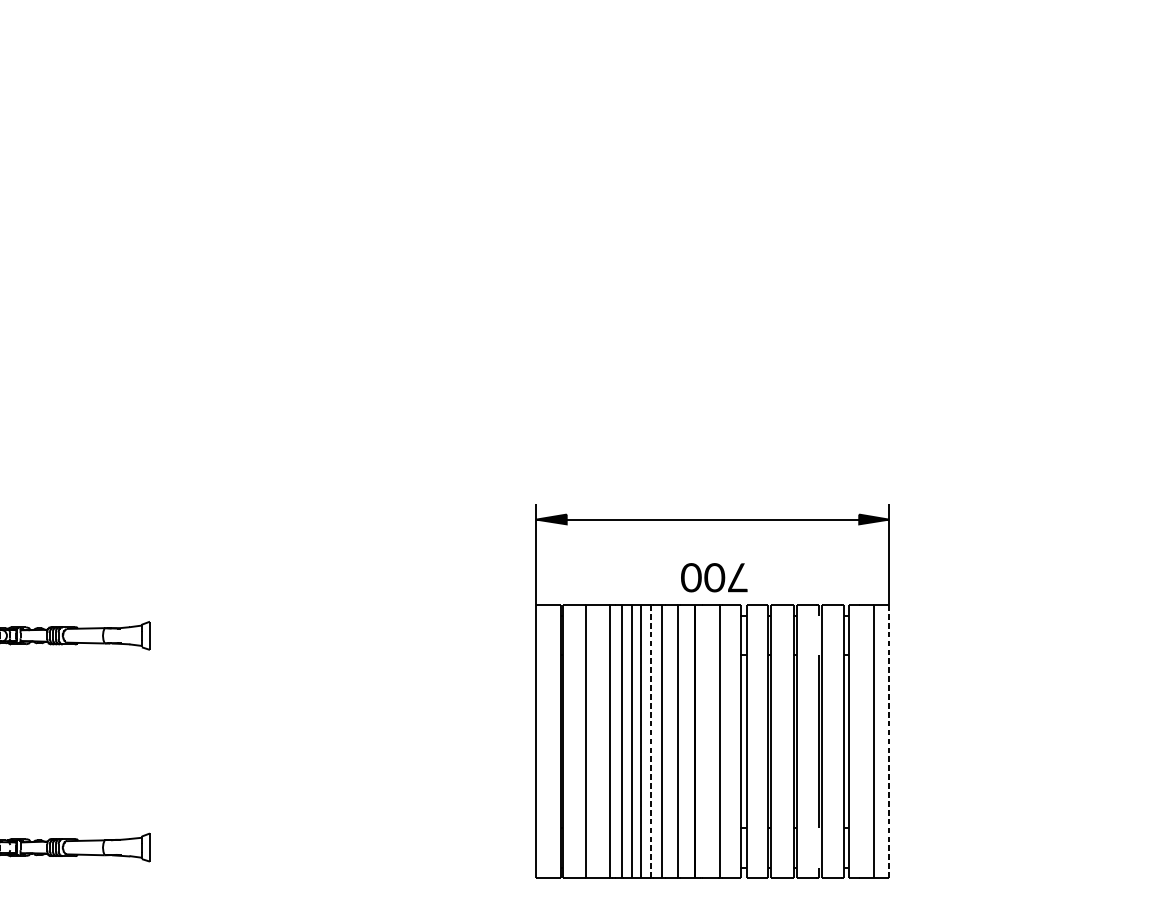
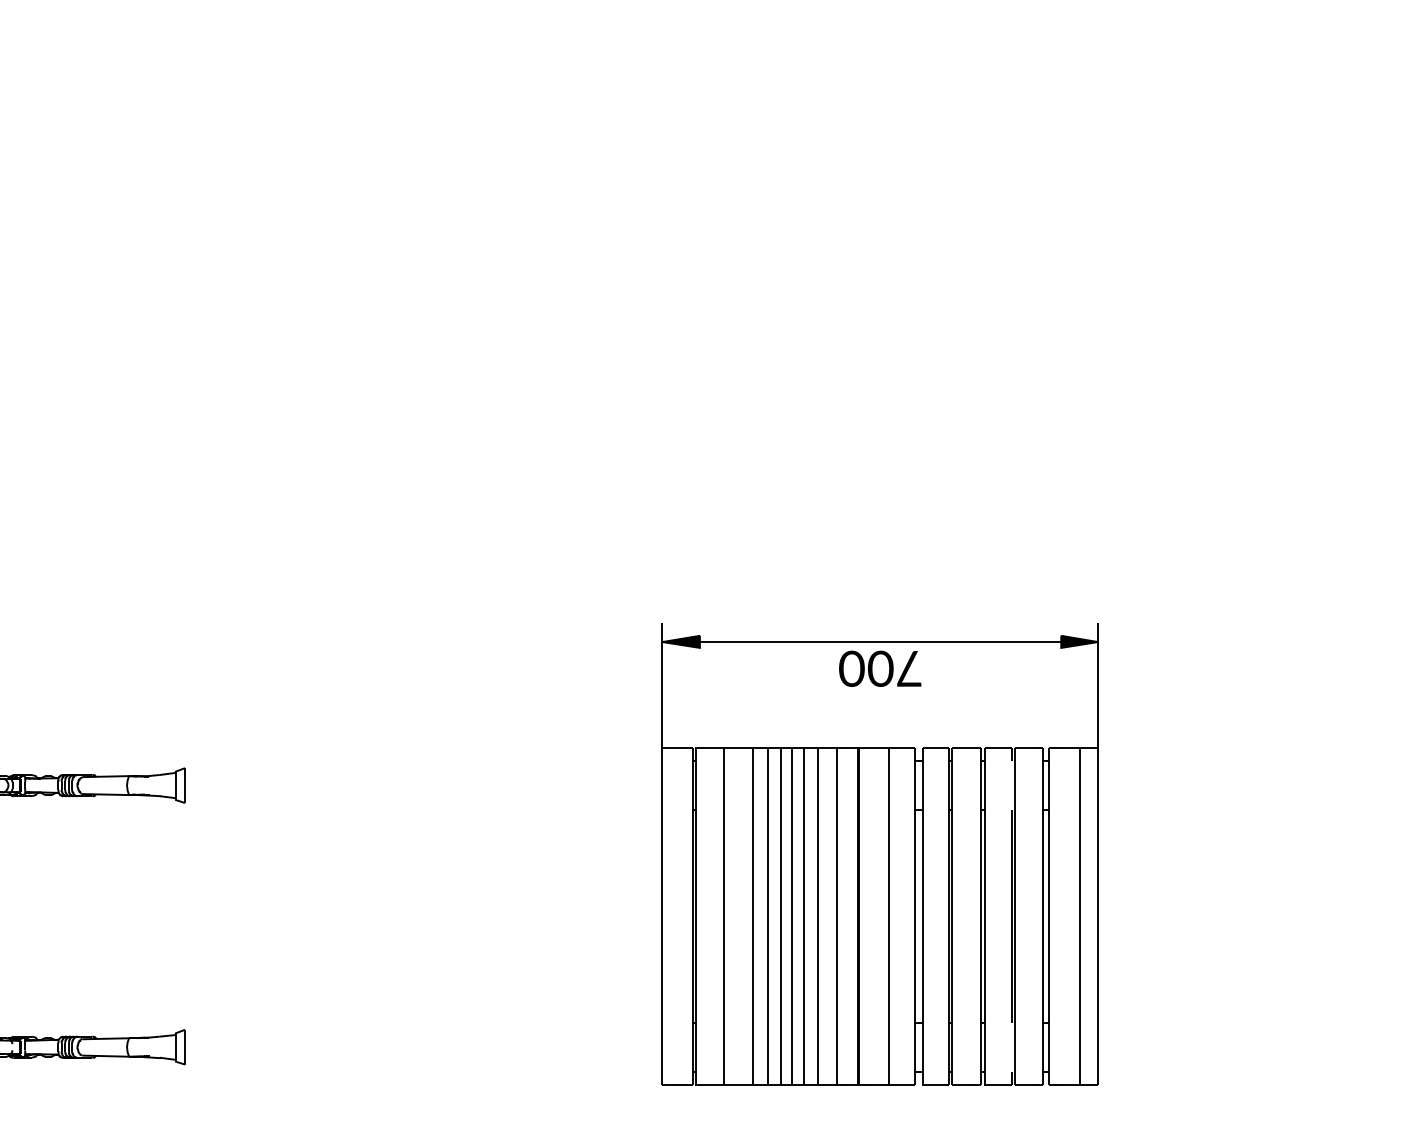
text: (714, 577) -> (880, 668), moved
line: (650, 740) -> (803, 915), dashed -> solid
line: (889, 740) -> (1098, 915), dashed -> solid

